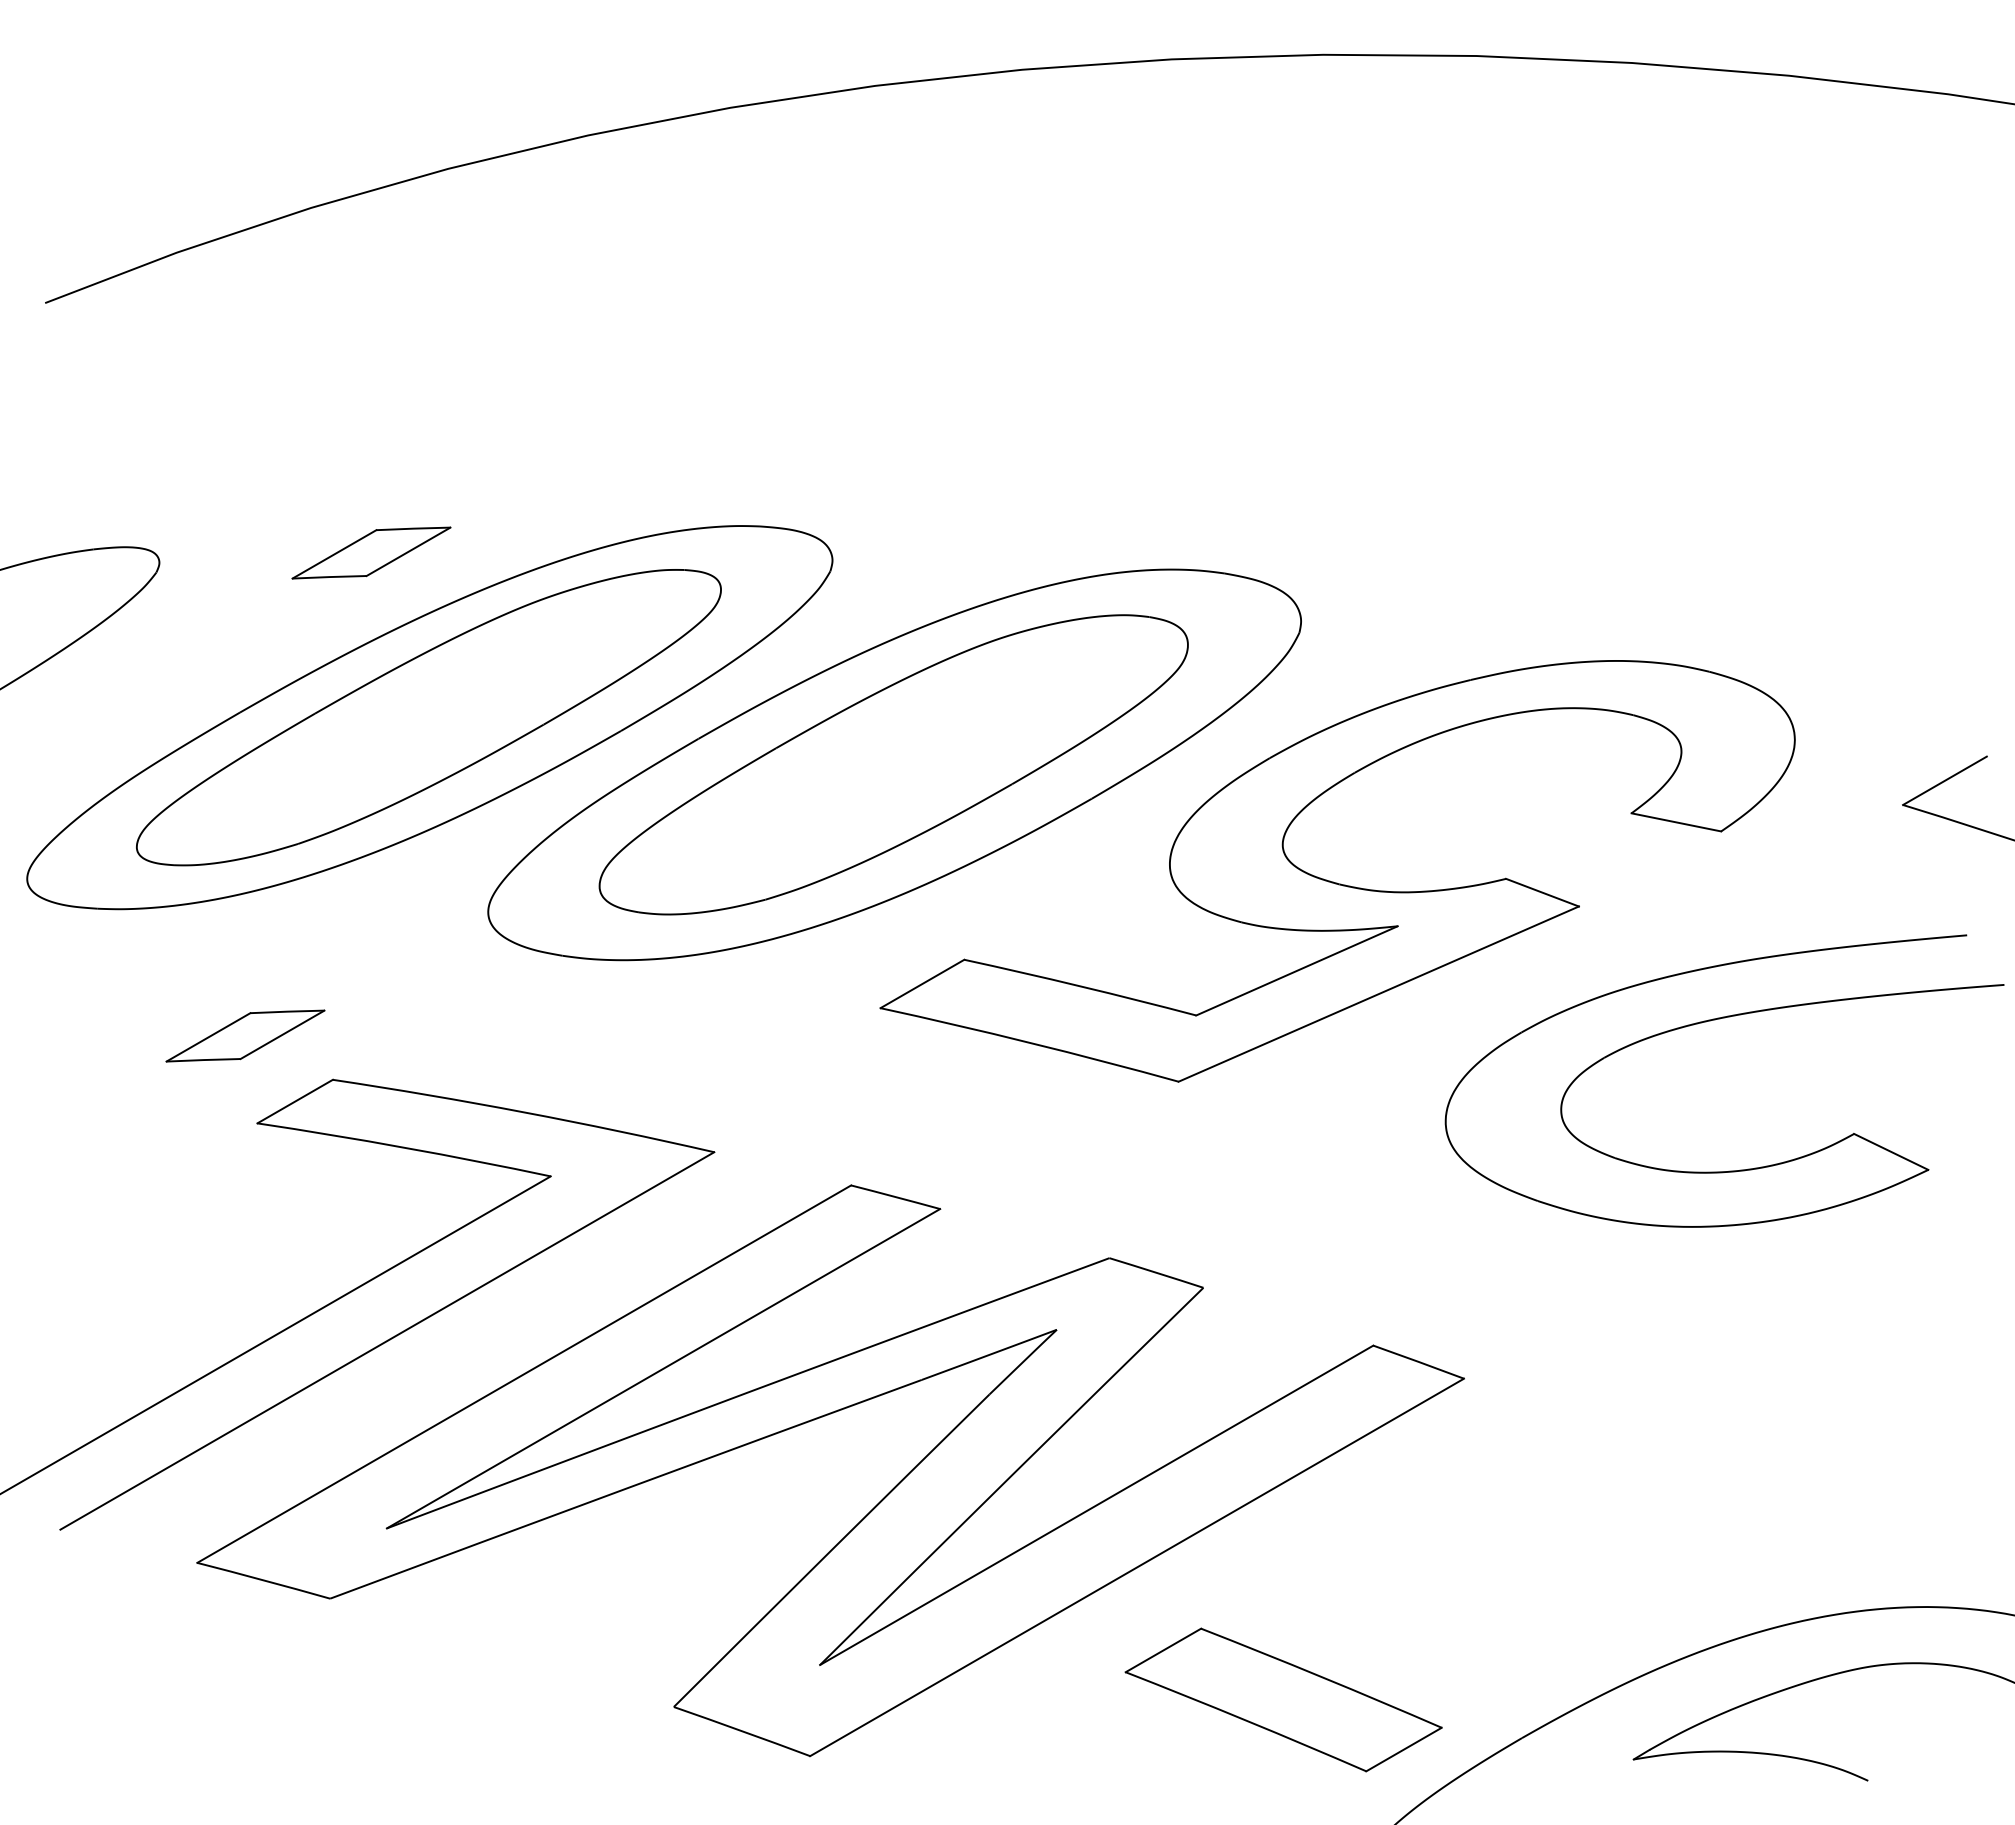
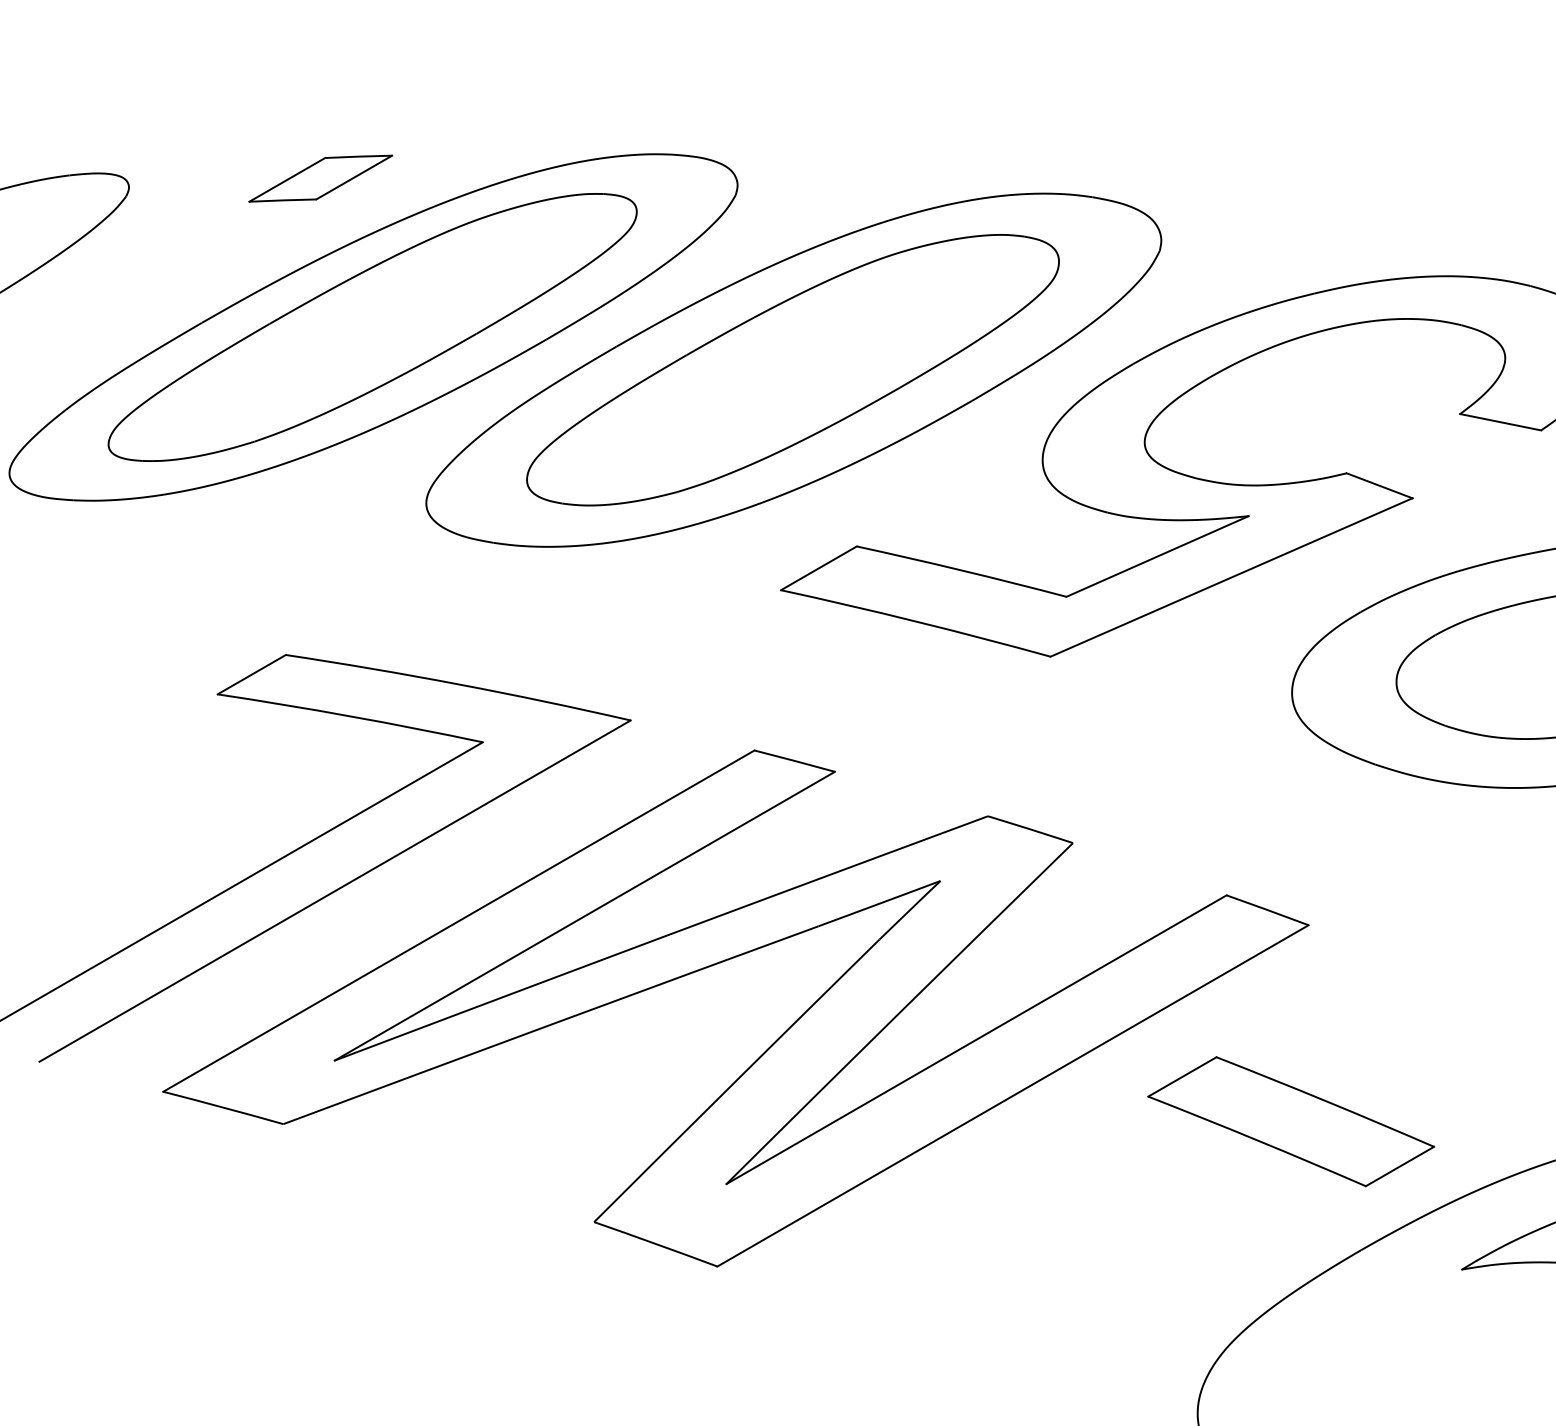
part: (245, 1035) -> (206, 614), removed
part: (1283, 1699) -> (1290, 1121), moved

